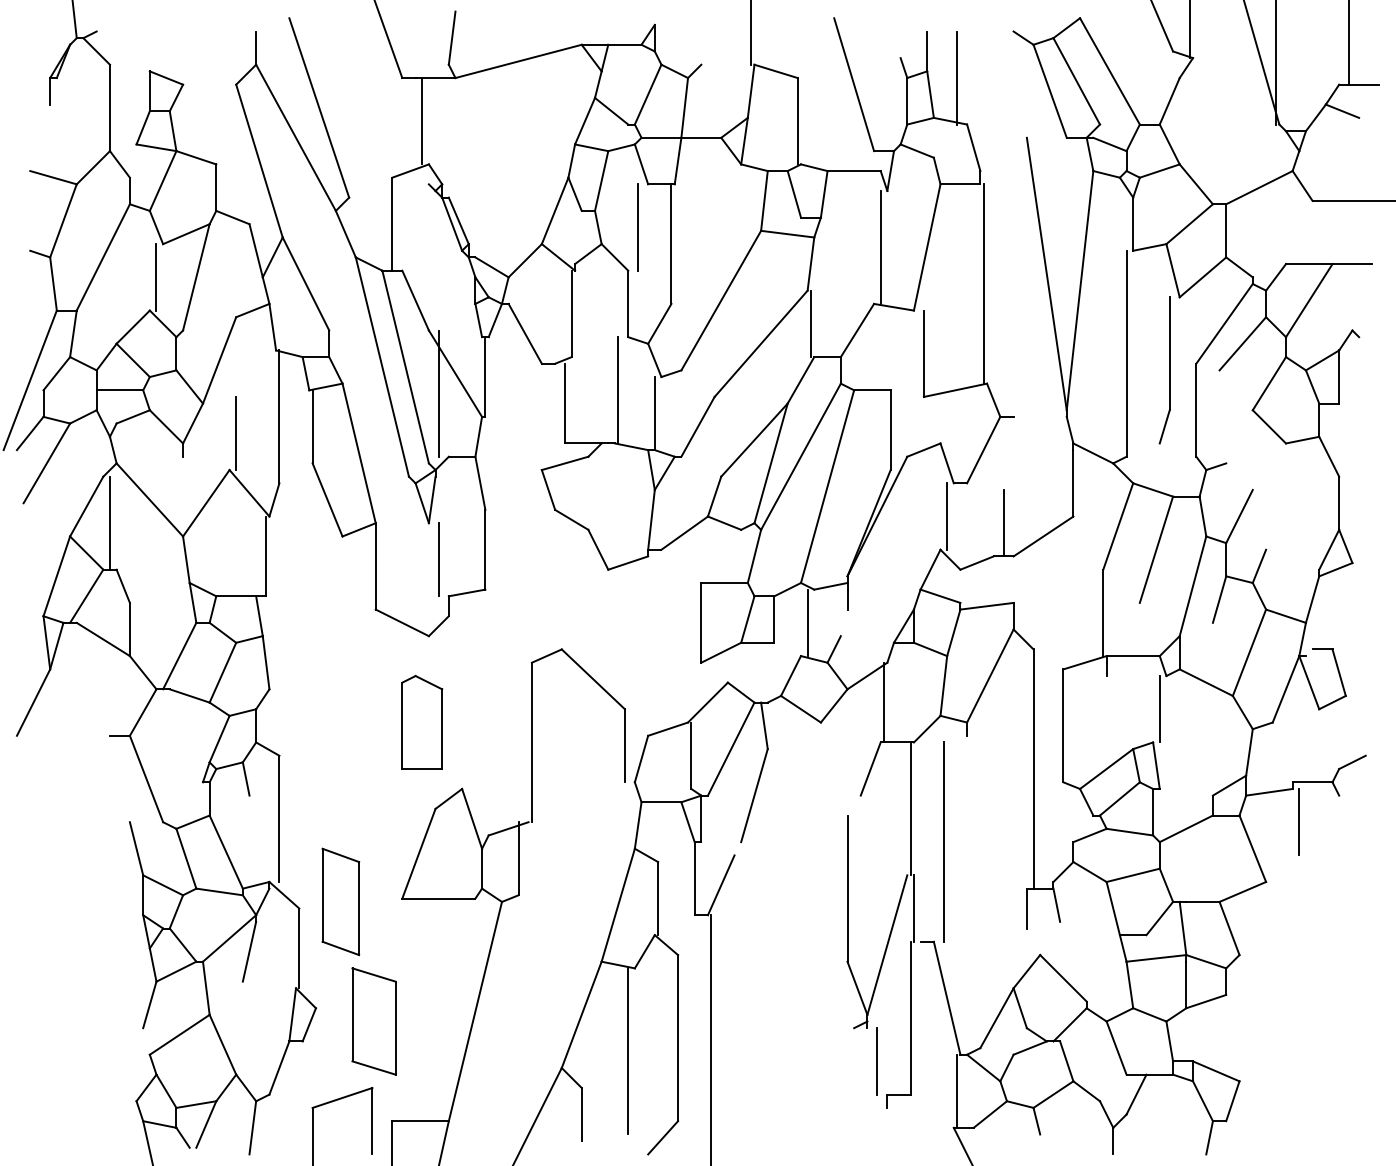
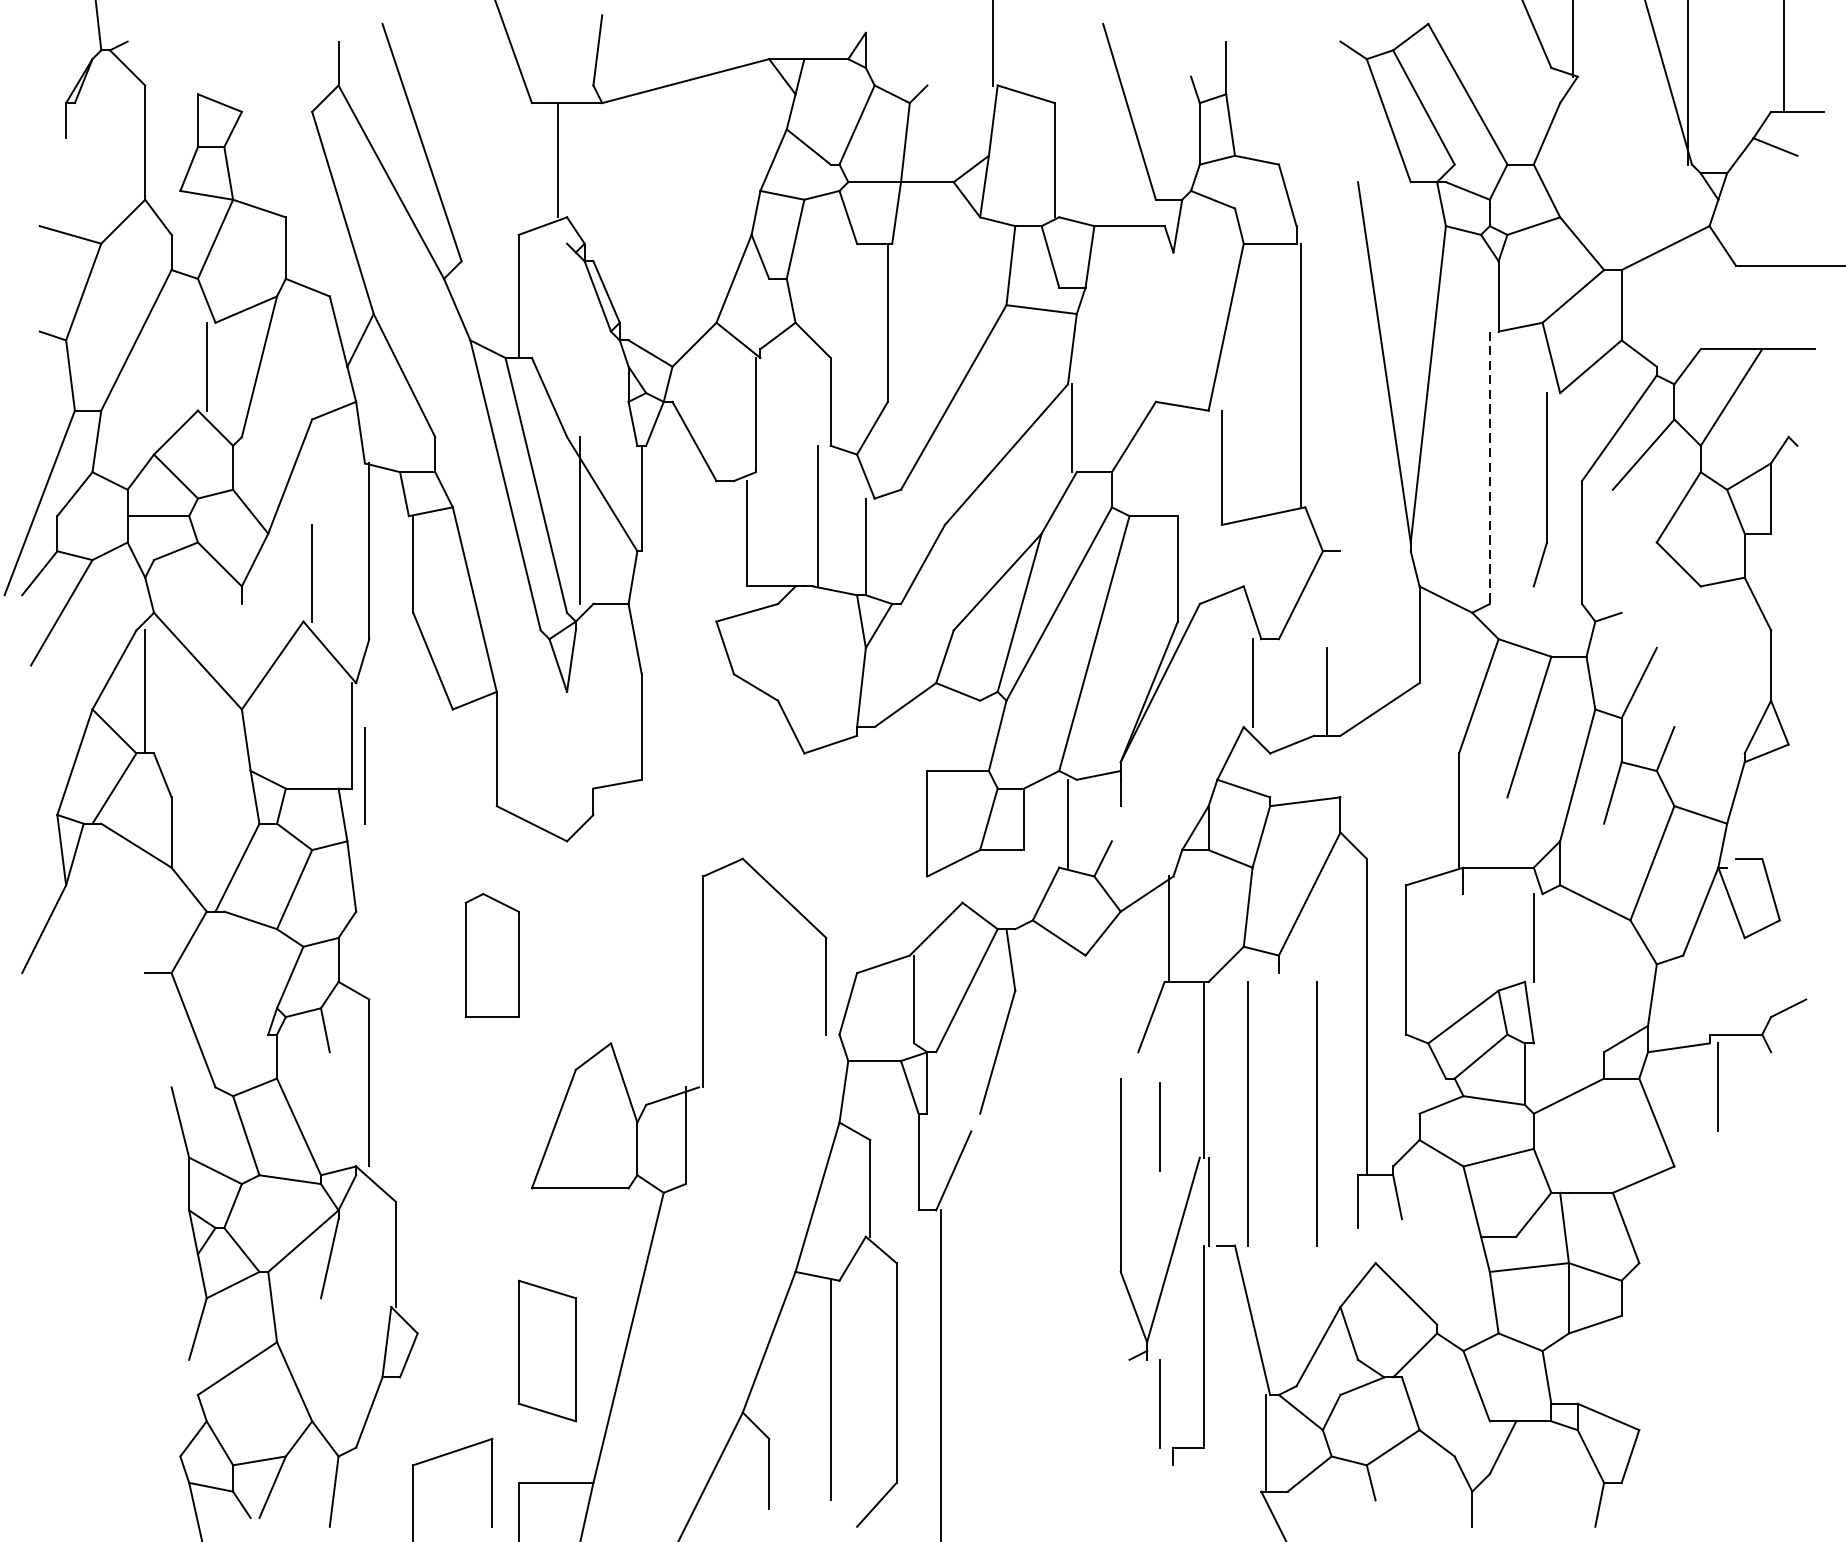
line: (957, 77) -> (1266, 102), removed
line: (638, 227) -> (844, 300), removed
line: (880, 246) -> (1164, 325), removed
line: (1126, 353) -> (1489, 467), solid -> dashed
line: (438, 559) -> (364, 775), moved
part: (422, 721) -> (492, 954), moved
line: (995, 841) -> (1316, 1112), added
line: (876, 852) -> (1159, 1127), added
part: (340, 901) -> (450, 1192), removed
part: (373, 1021) -> (546, 1351), moved

